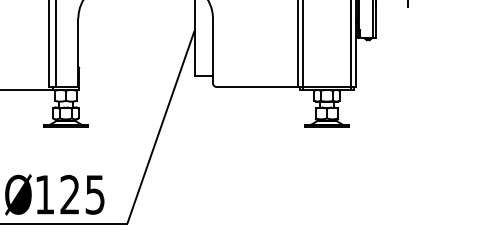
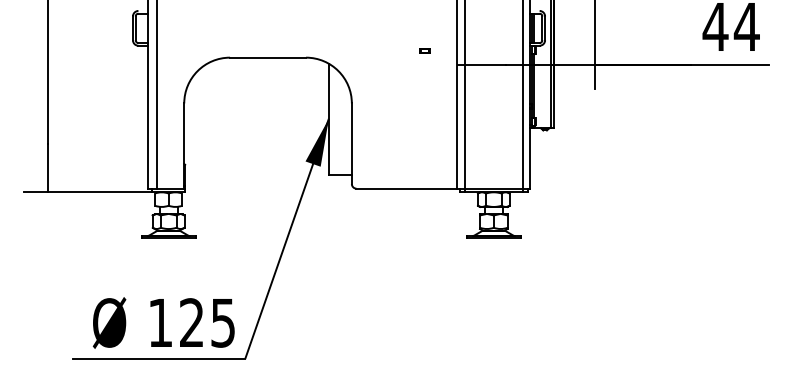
fill: (184, 49) -> (316, 142), added
text: (70, 194) -> (192, 322), moved

